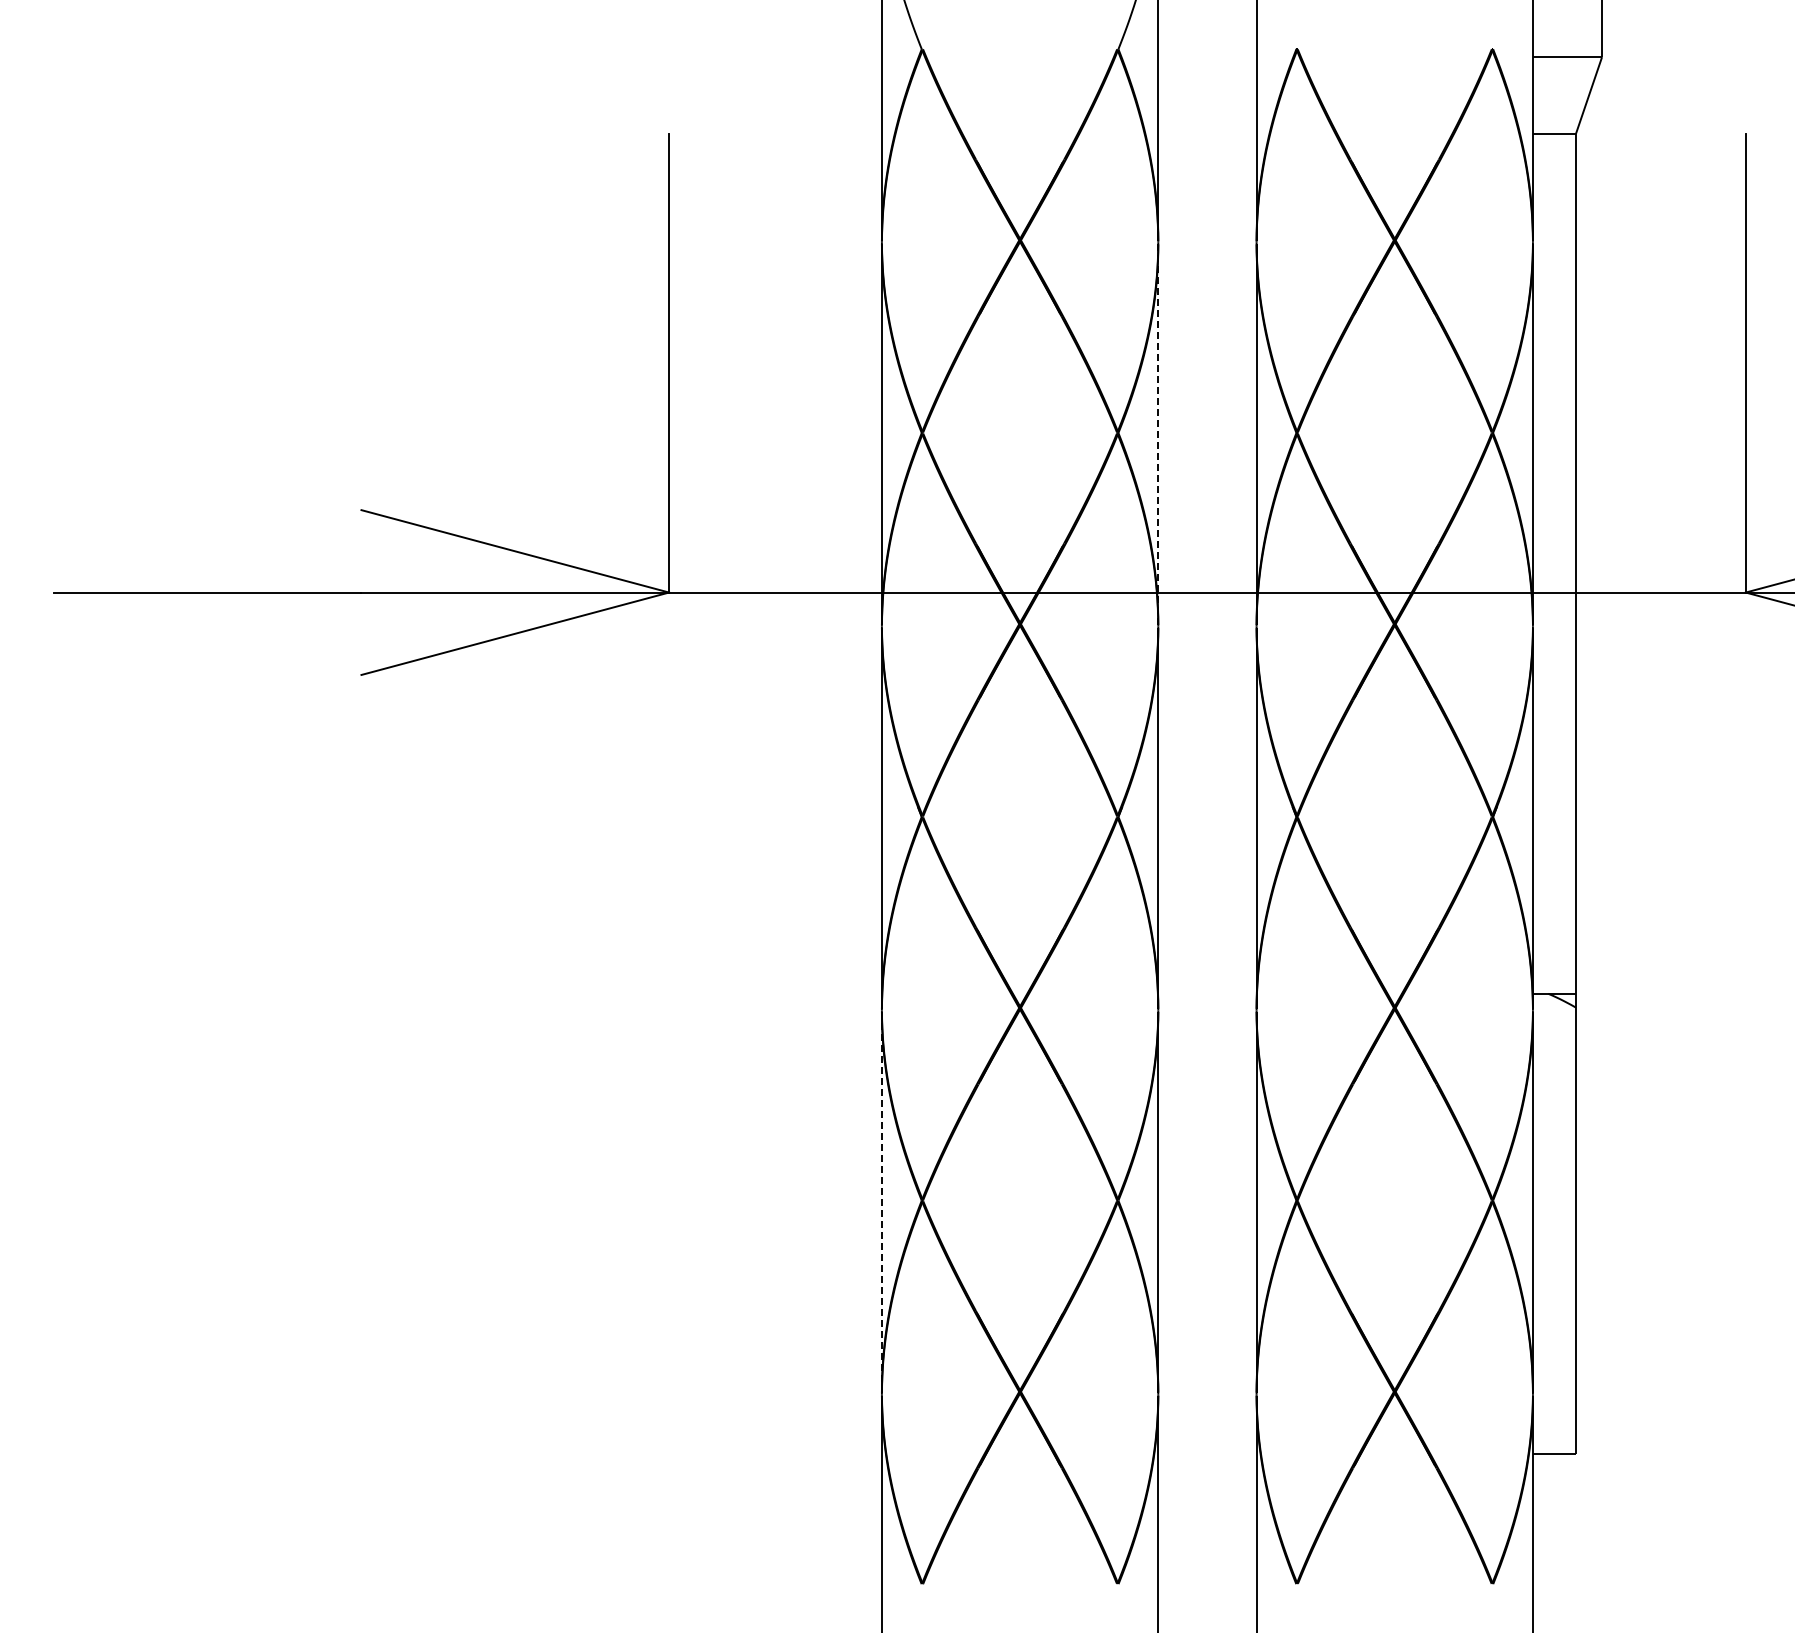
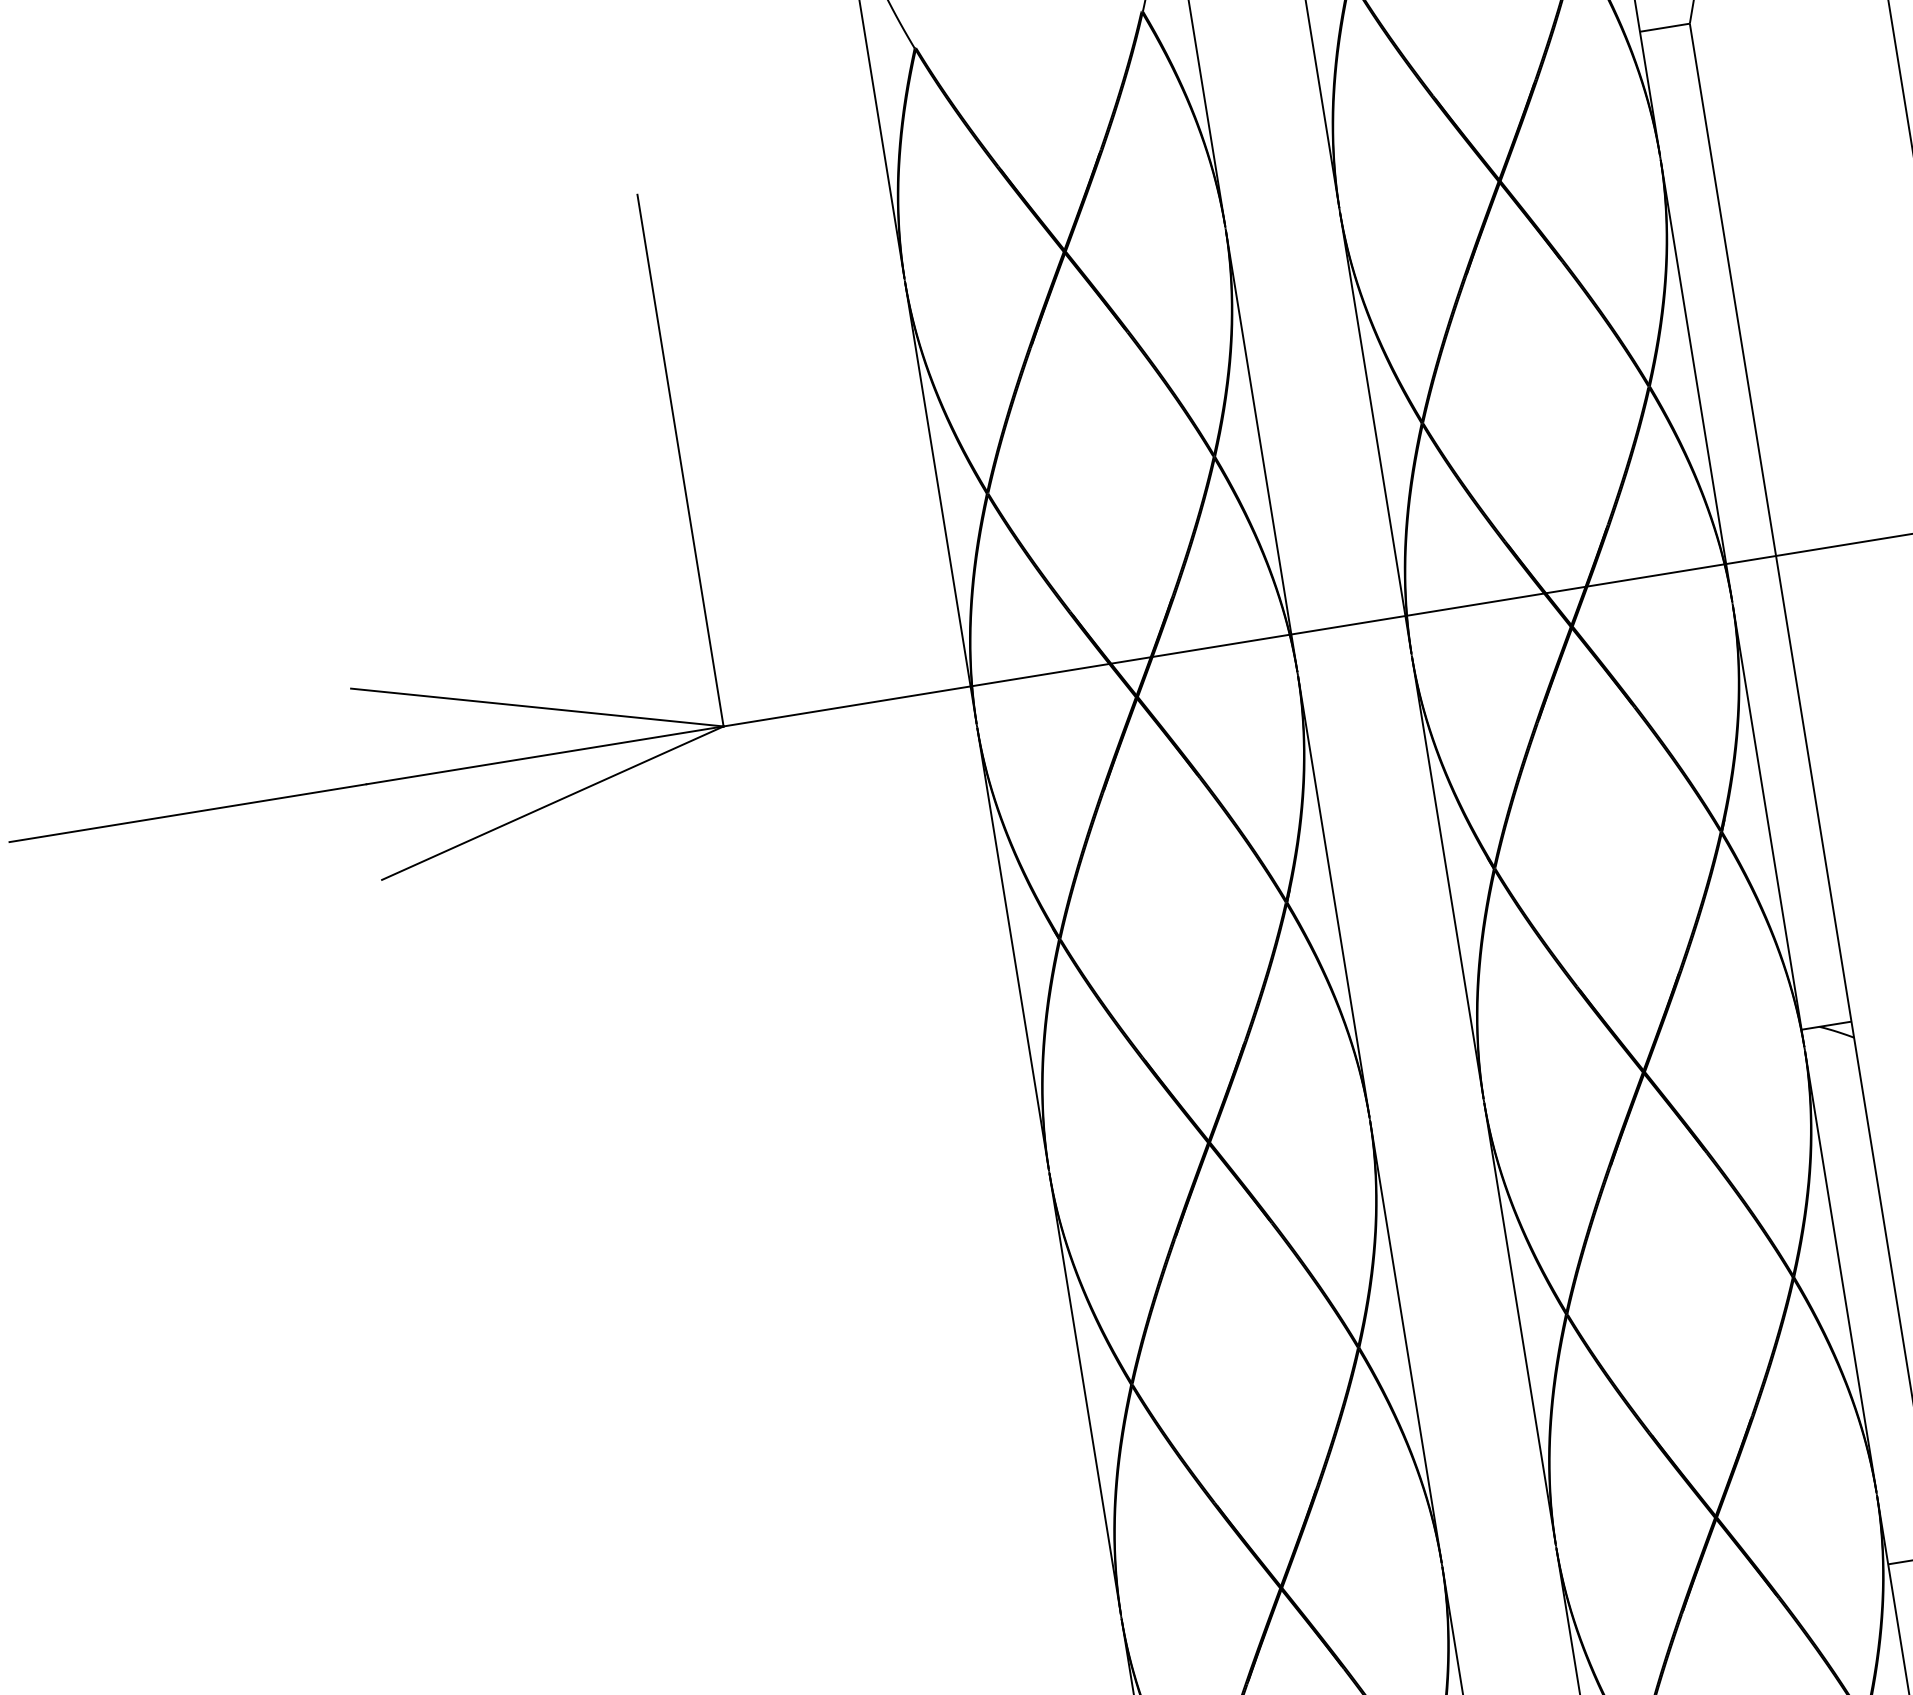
line: (1158, 435) -> (1262, 452), dashed -> solid
line: (881, 1202) -> (1084, 1394), dashed -> solid

